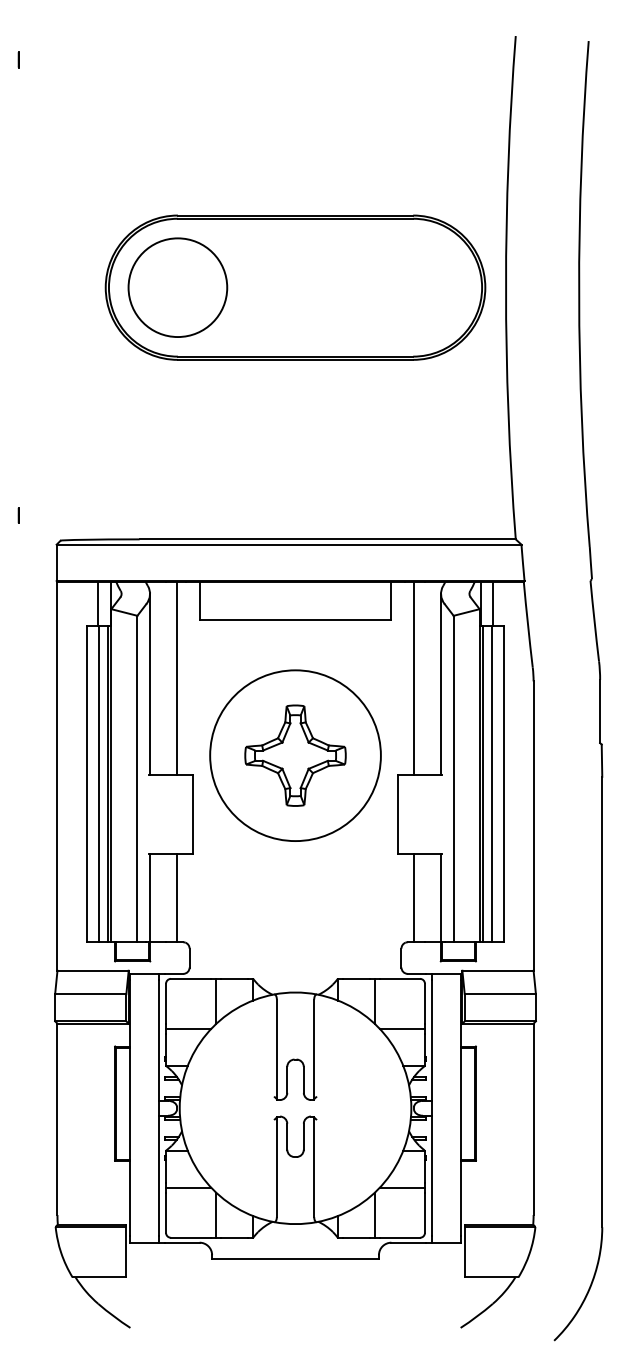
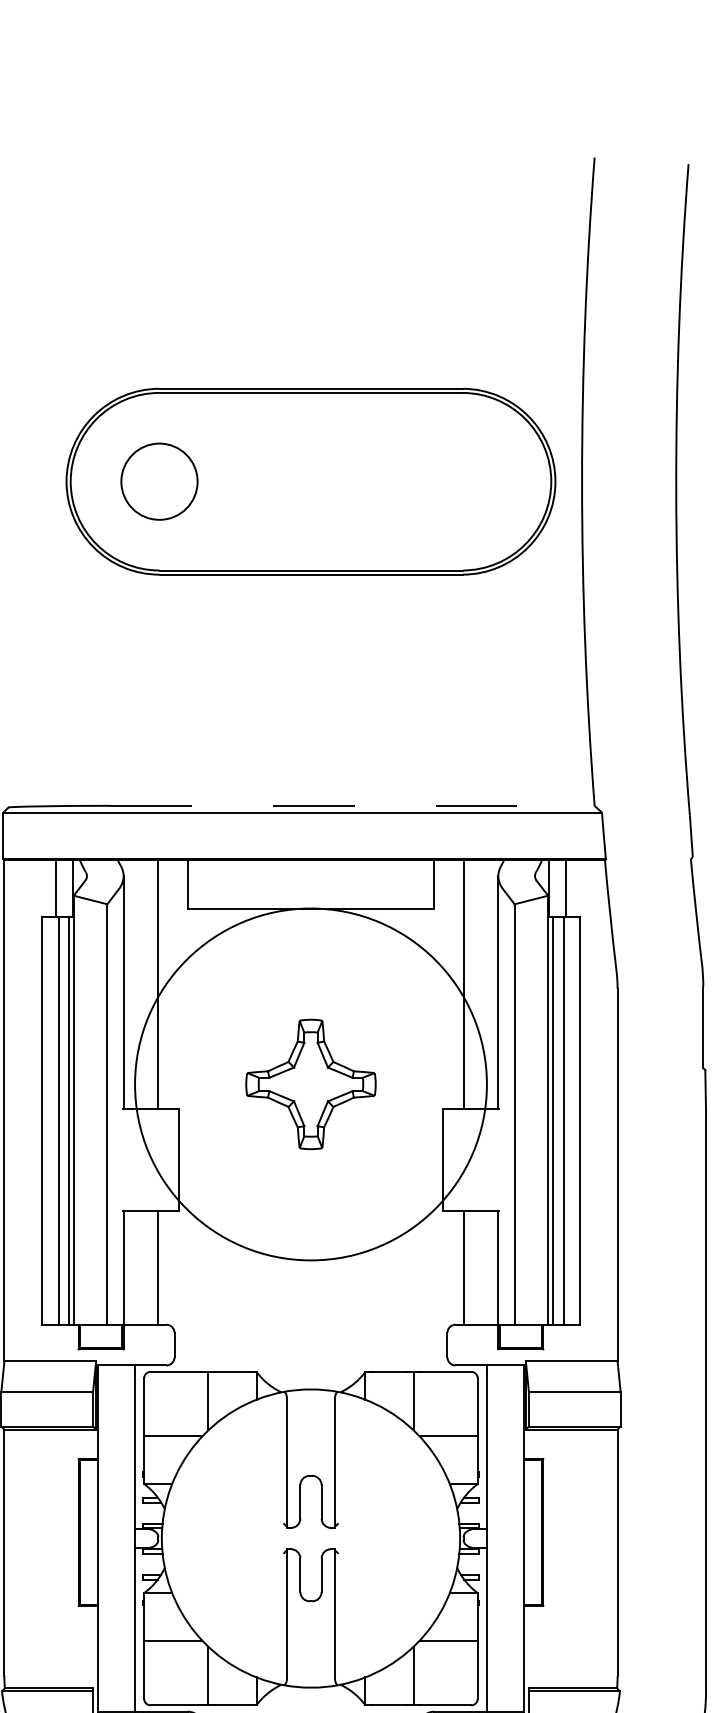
circle: (177, 287) -> (158, 481), size x0.6
line: (328, 539) -> (353, 806), solid -> dashed
circle: (295, 755) -> (310, 1084), size x1.6

